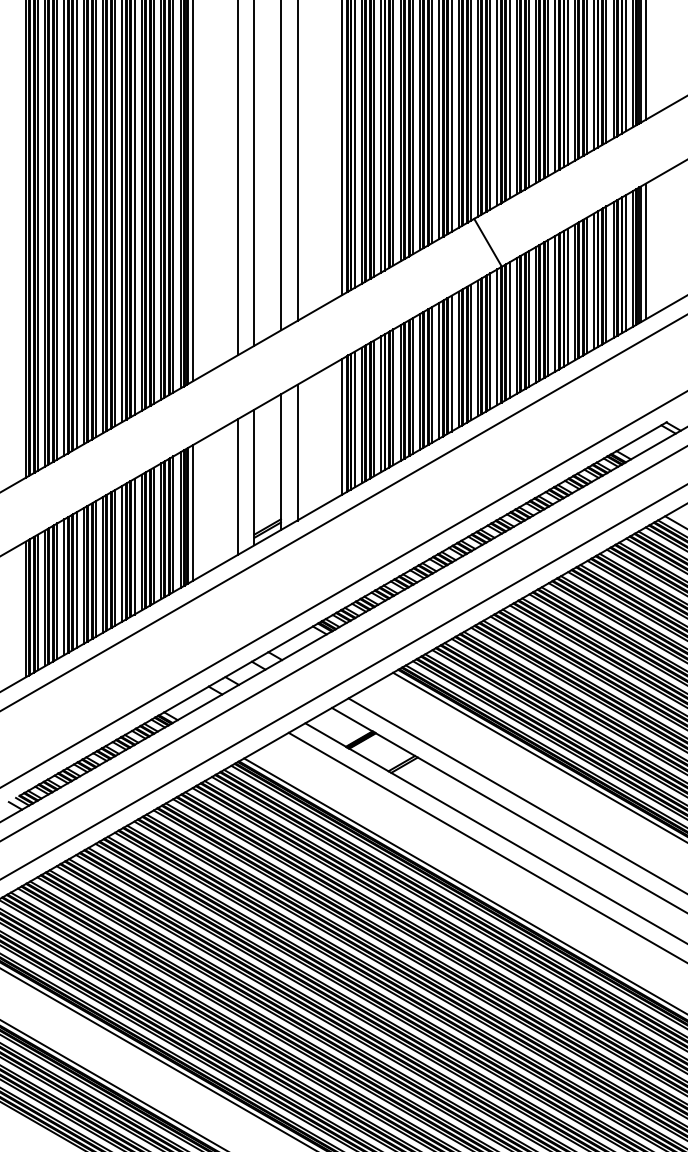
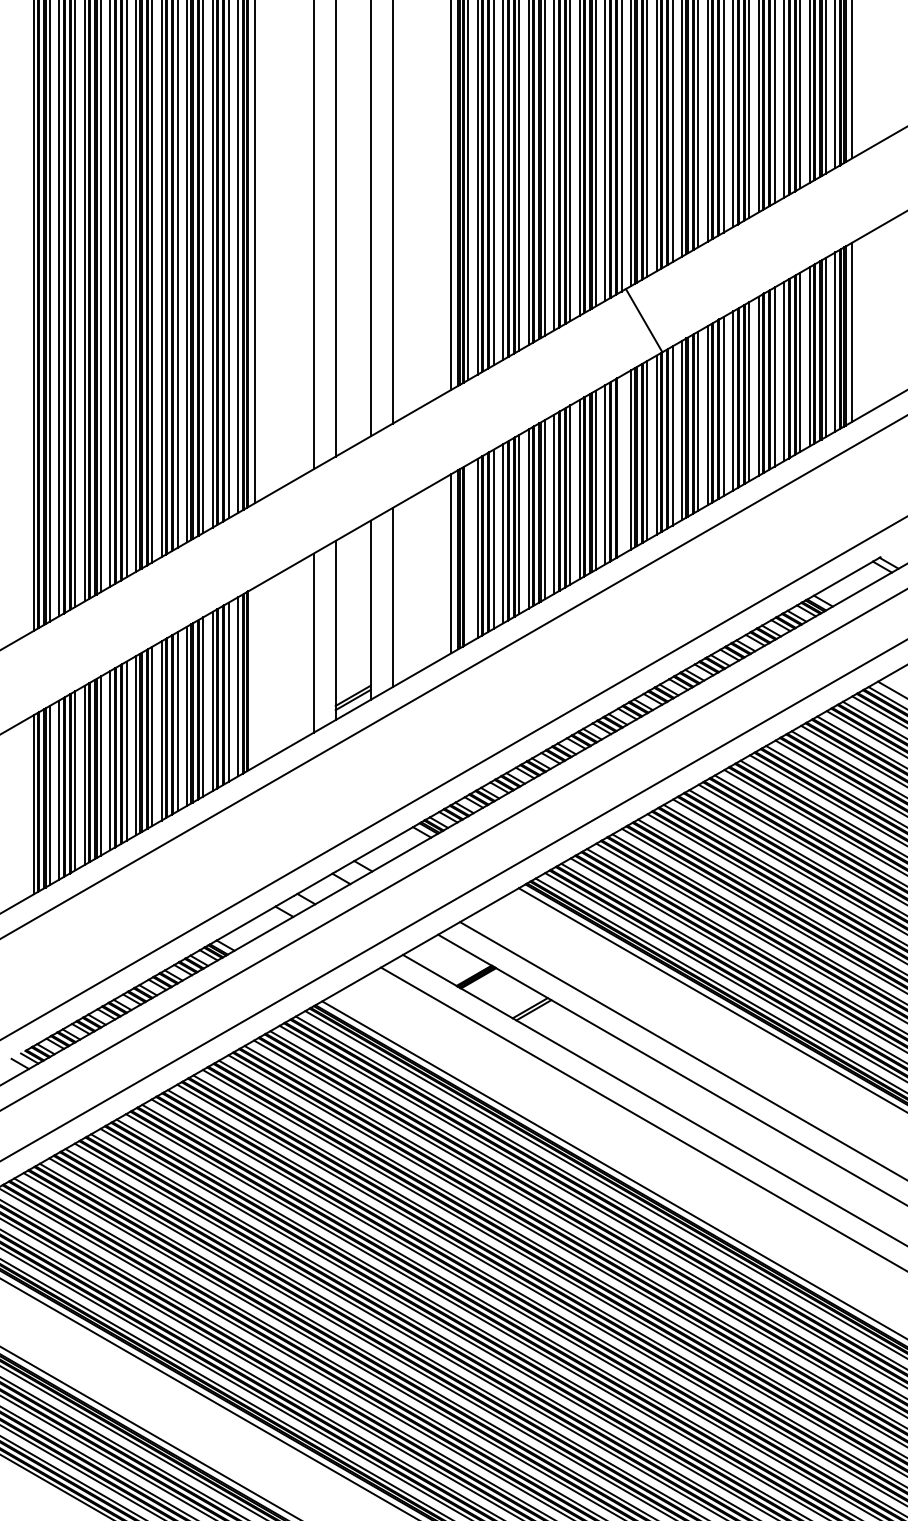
line: (470, 352) -> (621, 465), removed
line: (354, 419) -> (468, 553), removed
line: (193, 512) -> (255, 676), removed

